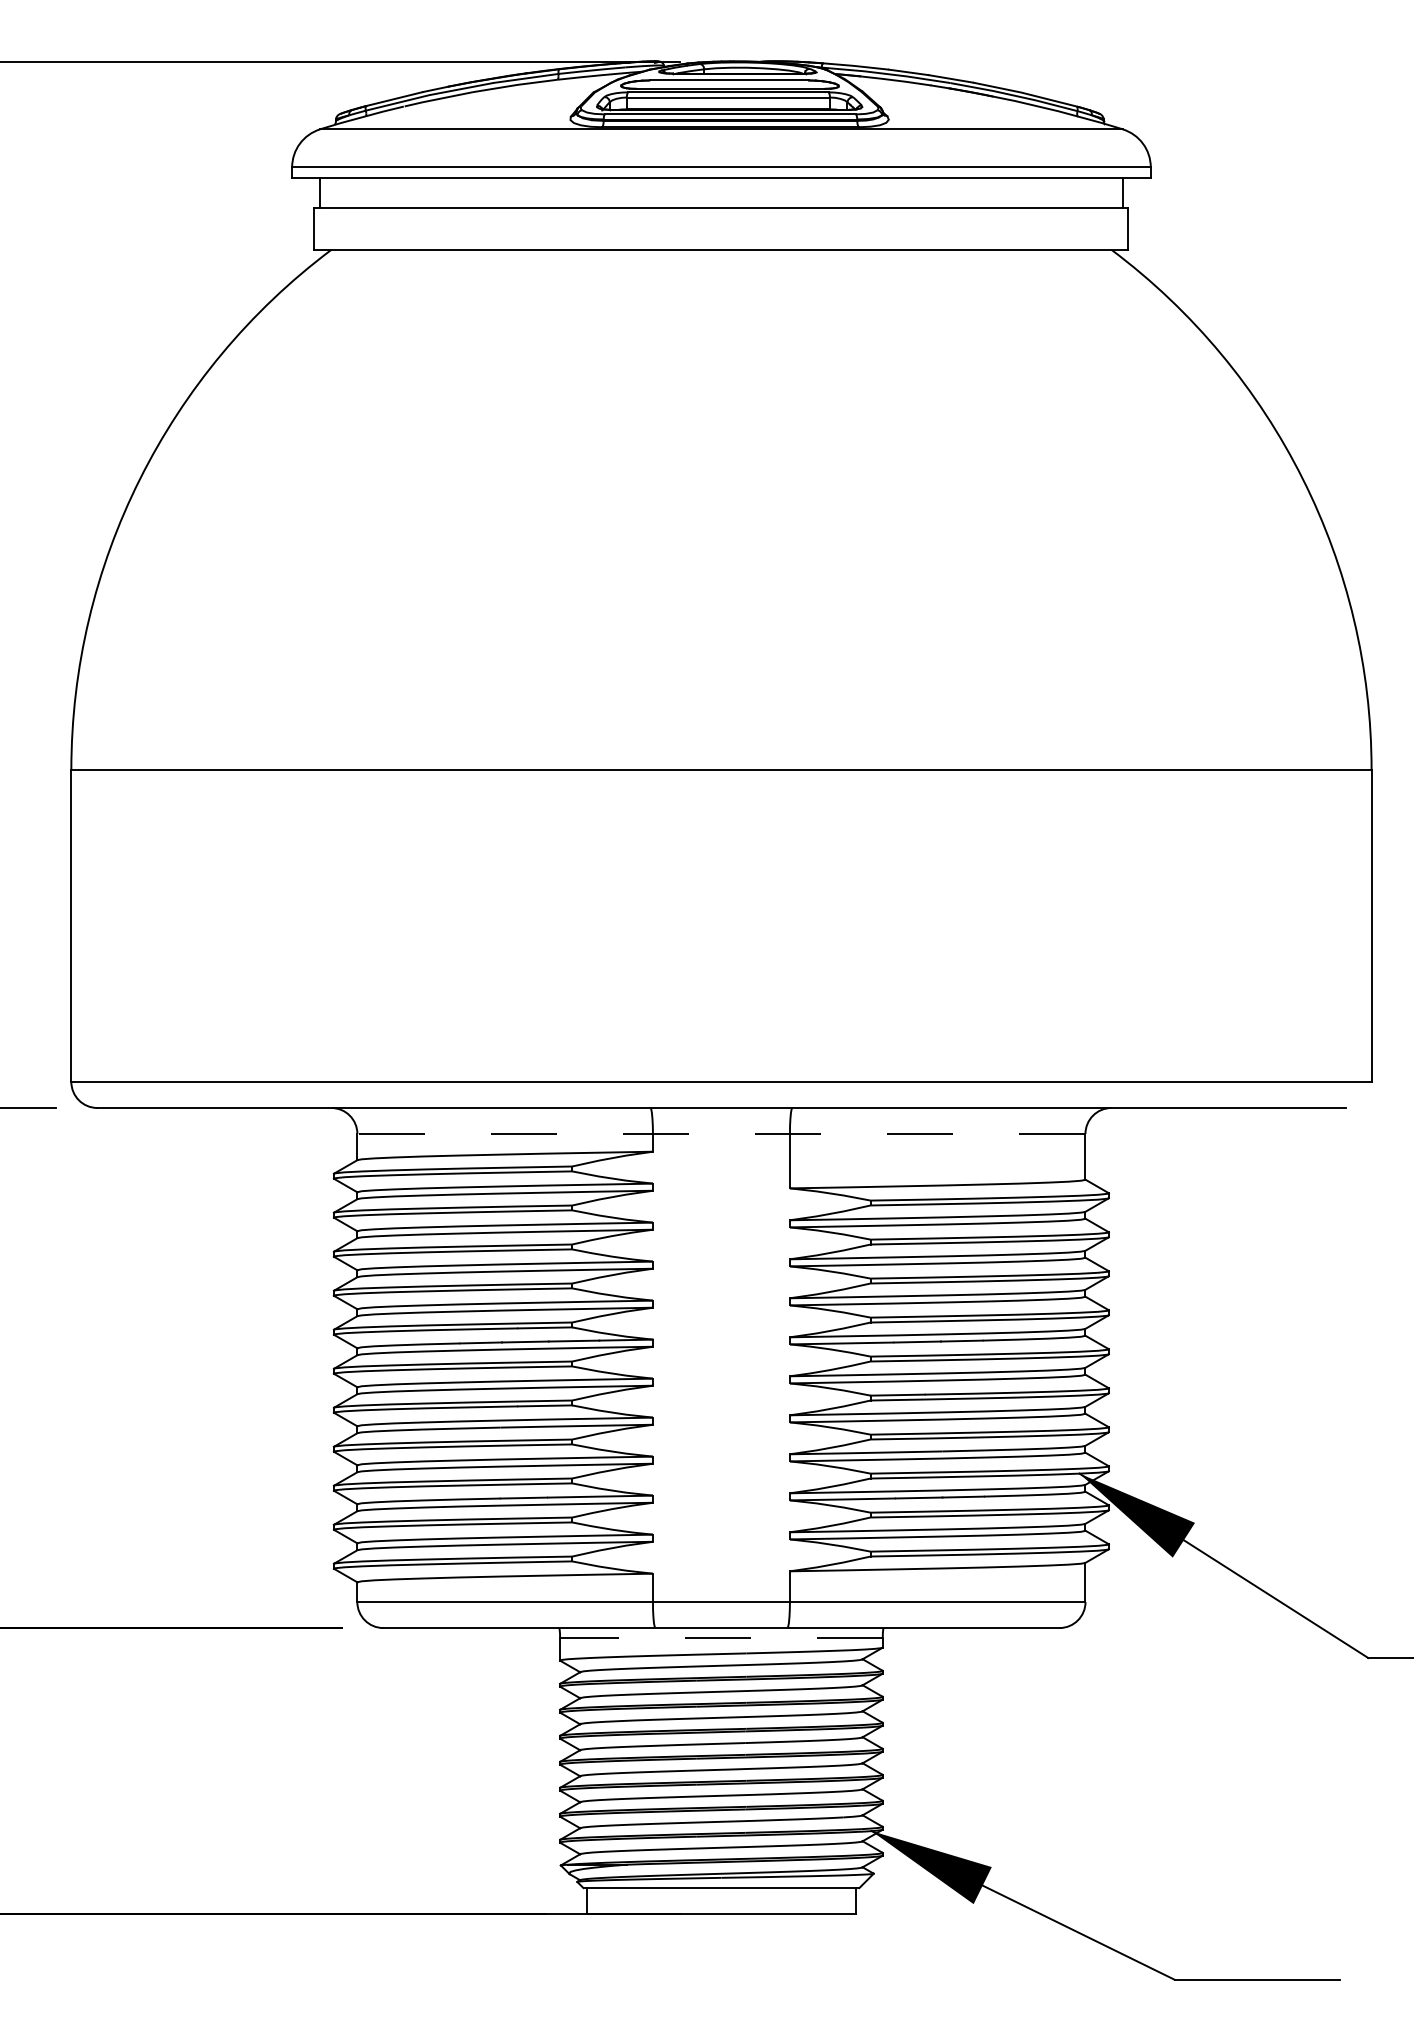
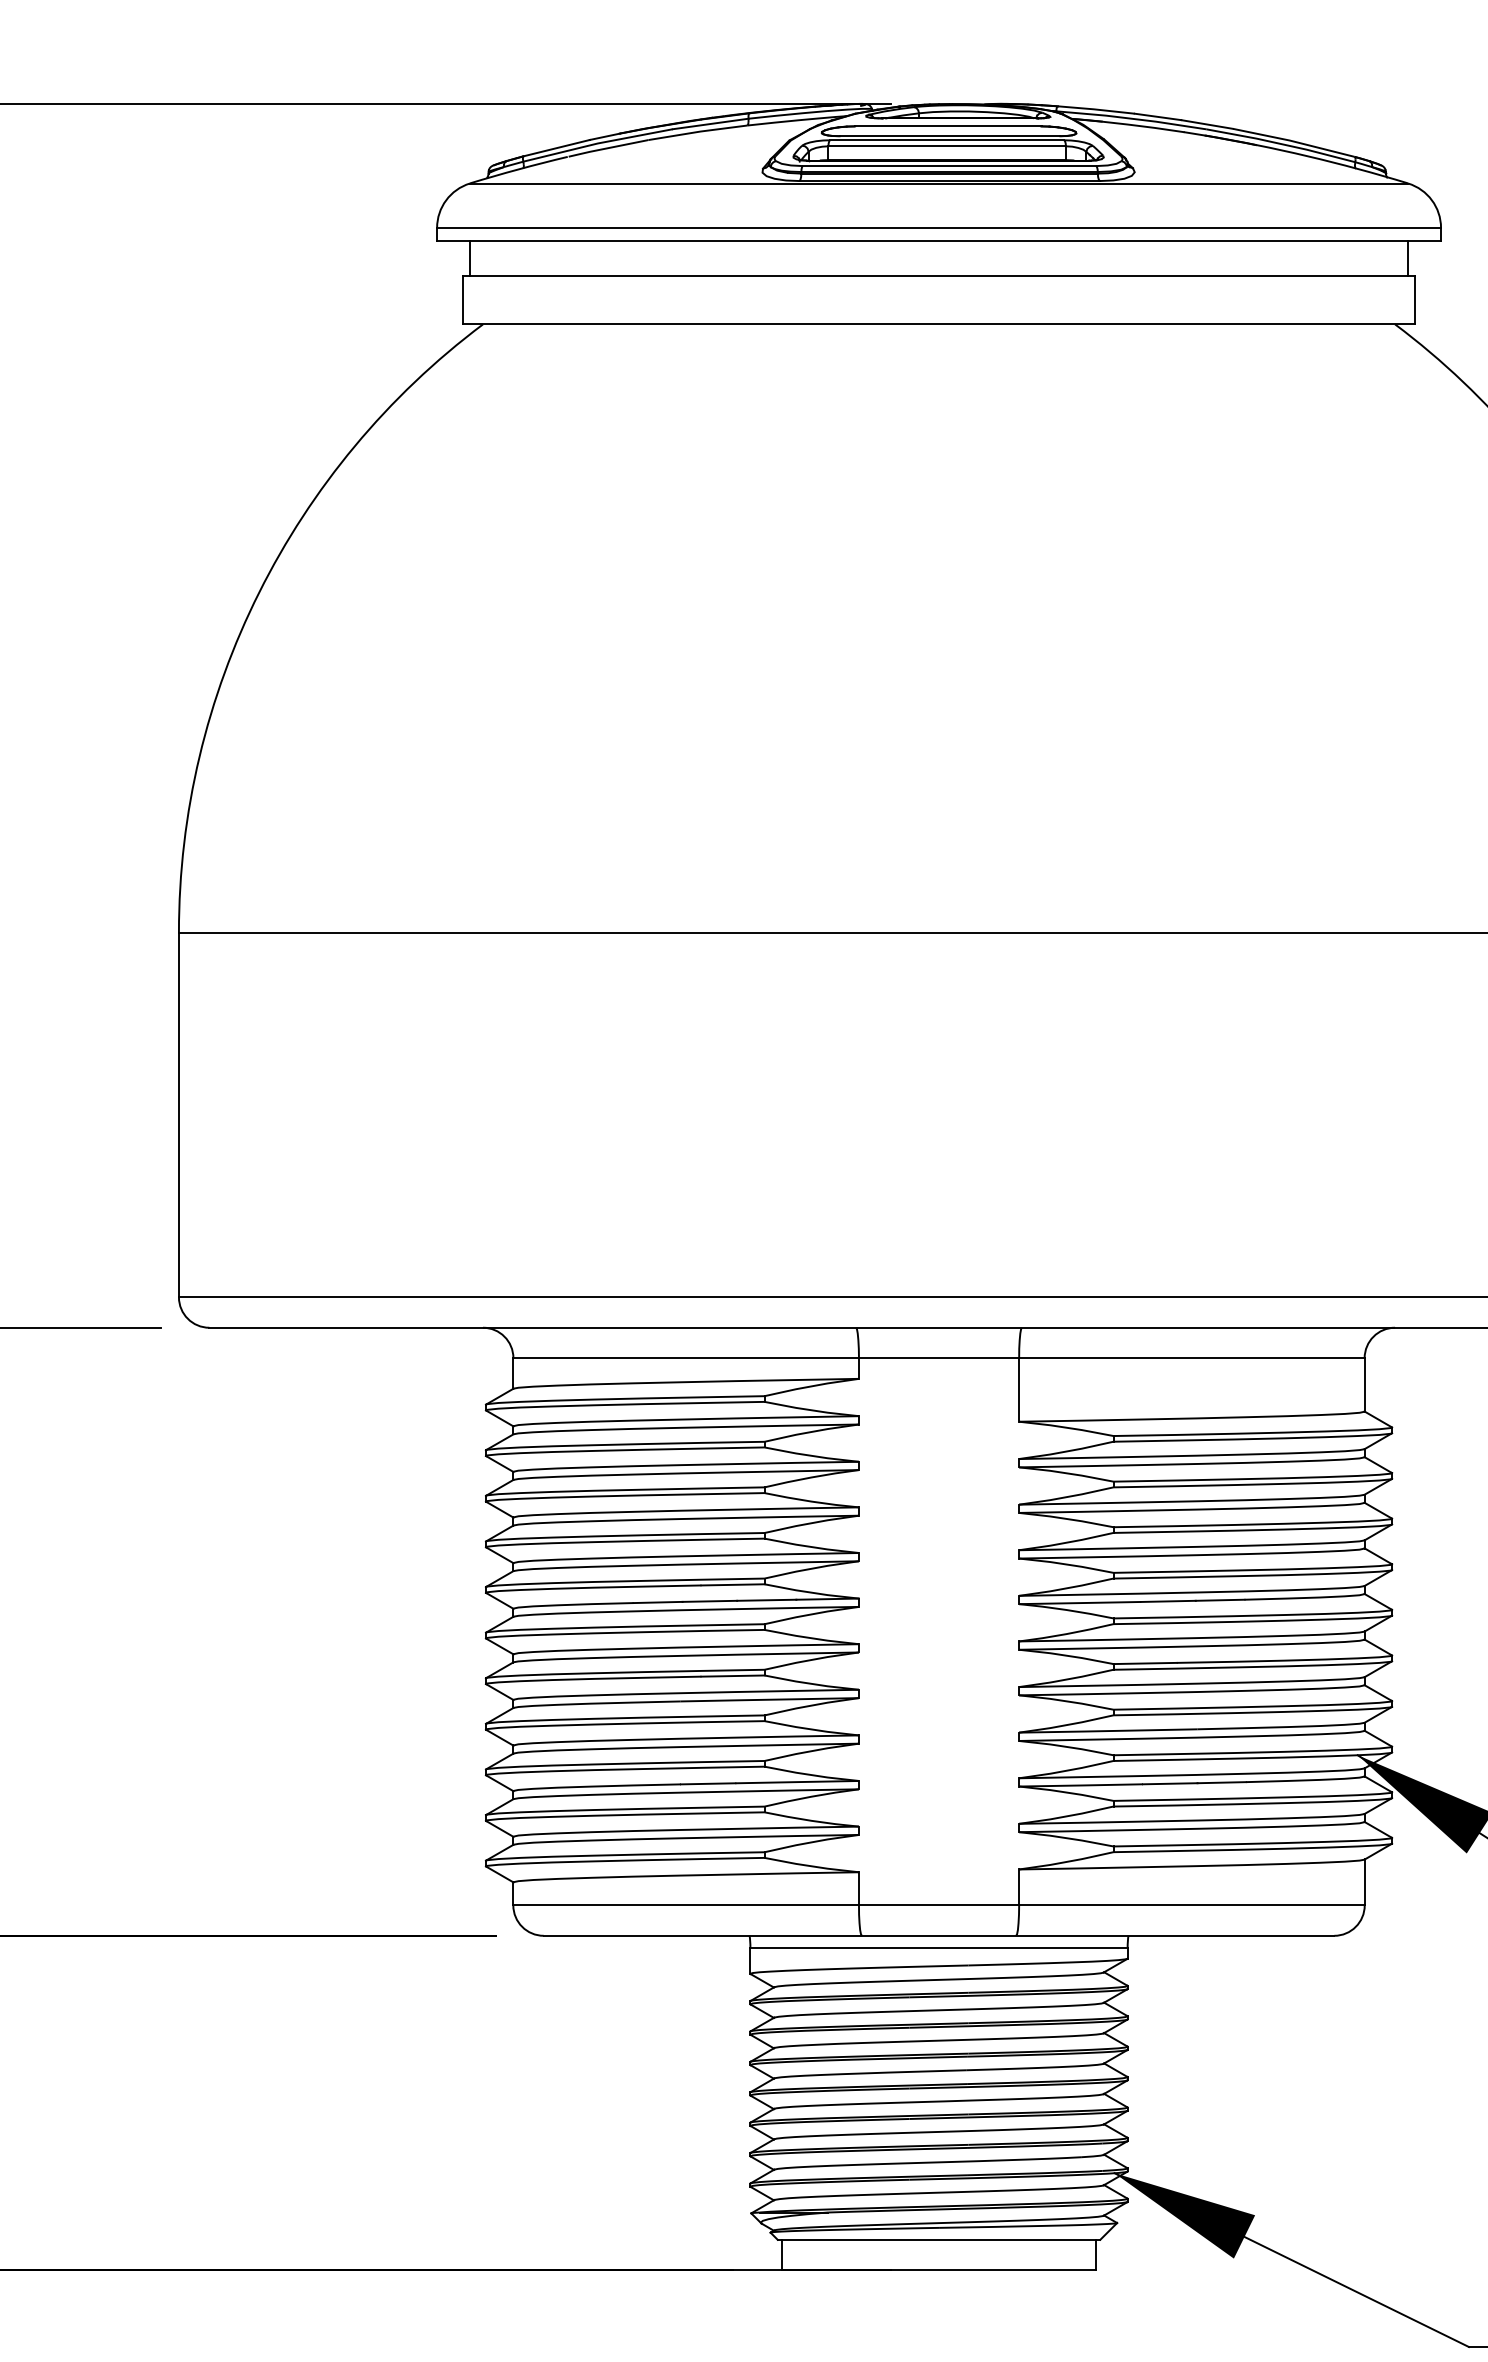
line: (720, 1134) -> (937, 1358), dashed -> solid
line: (720, 1638) -> (937, 1948), dashed -> solid

